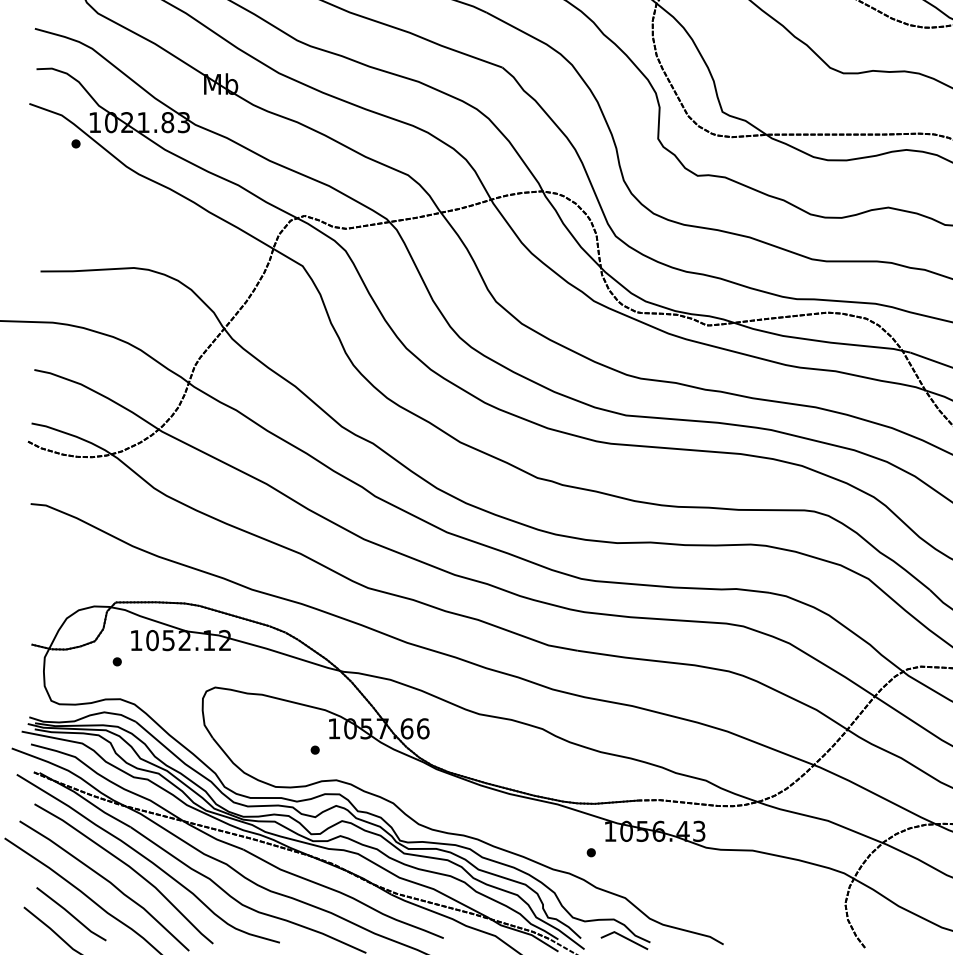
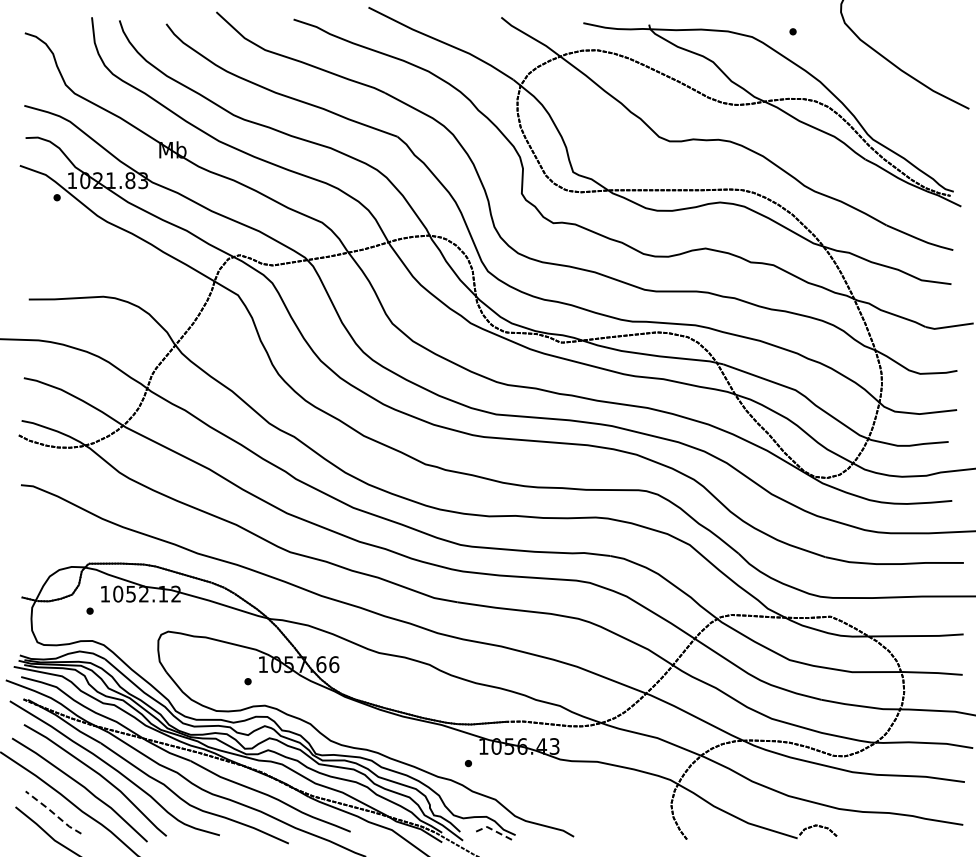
line: (71, 915) -> (53, 813), solid -> dashed
line: (623, 936) -> (494, 830), solid -> dashed

